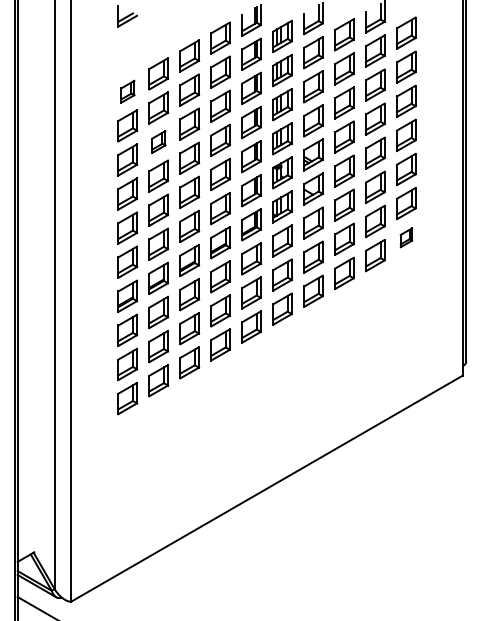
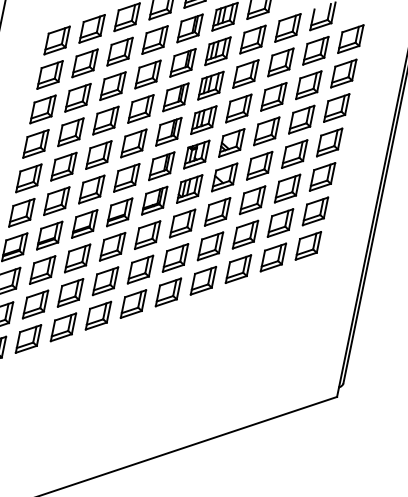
part: (127, 91) -> (56, 40), size x1.43
part: (158, 141) -> (77, 97), size x1.43
part: (406, 237) -> (308, 245), size x1.67

